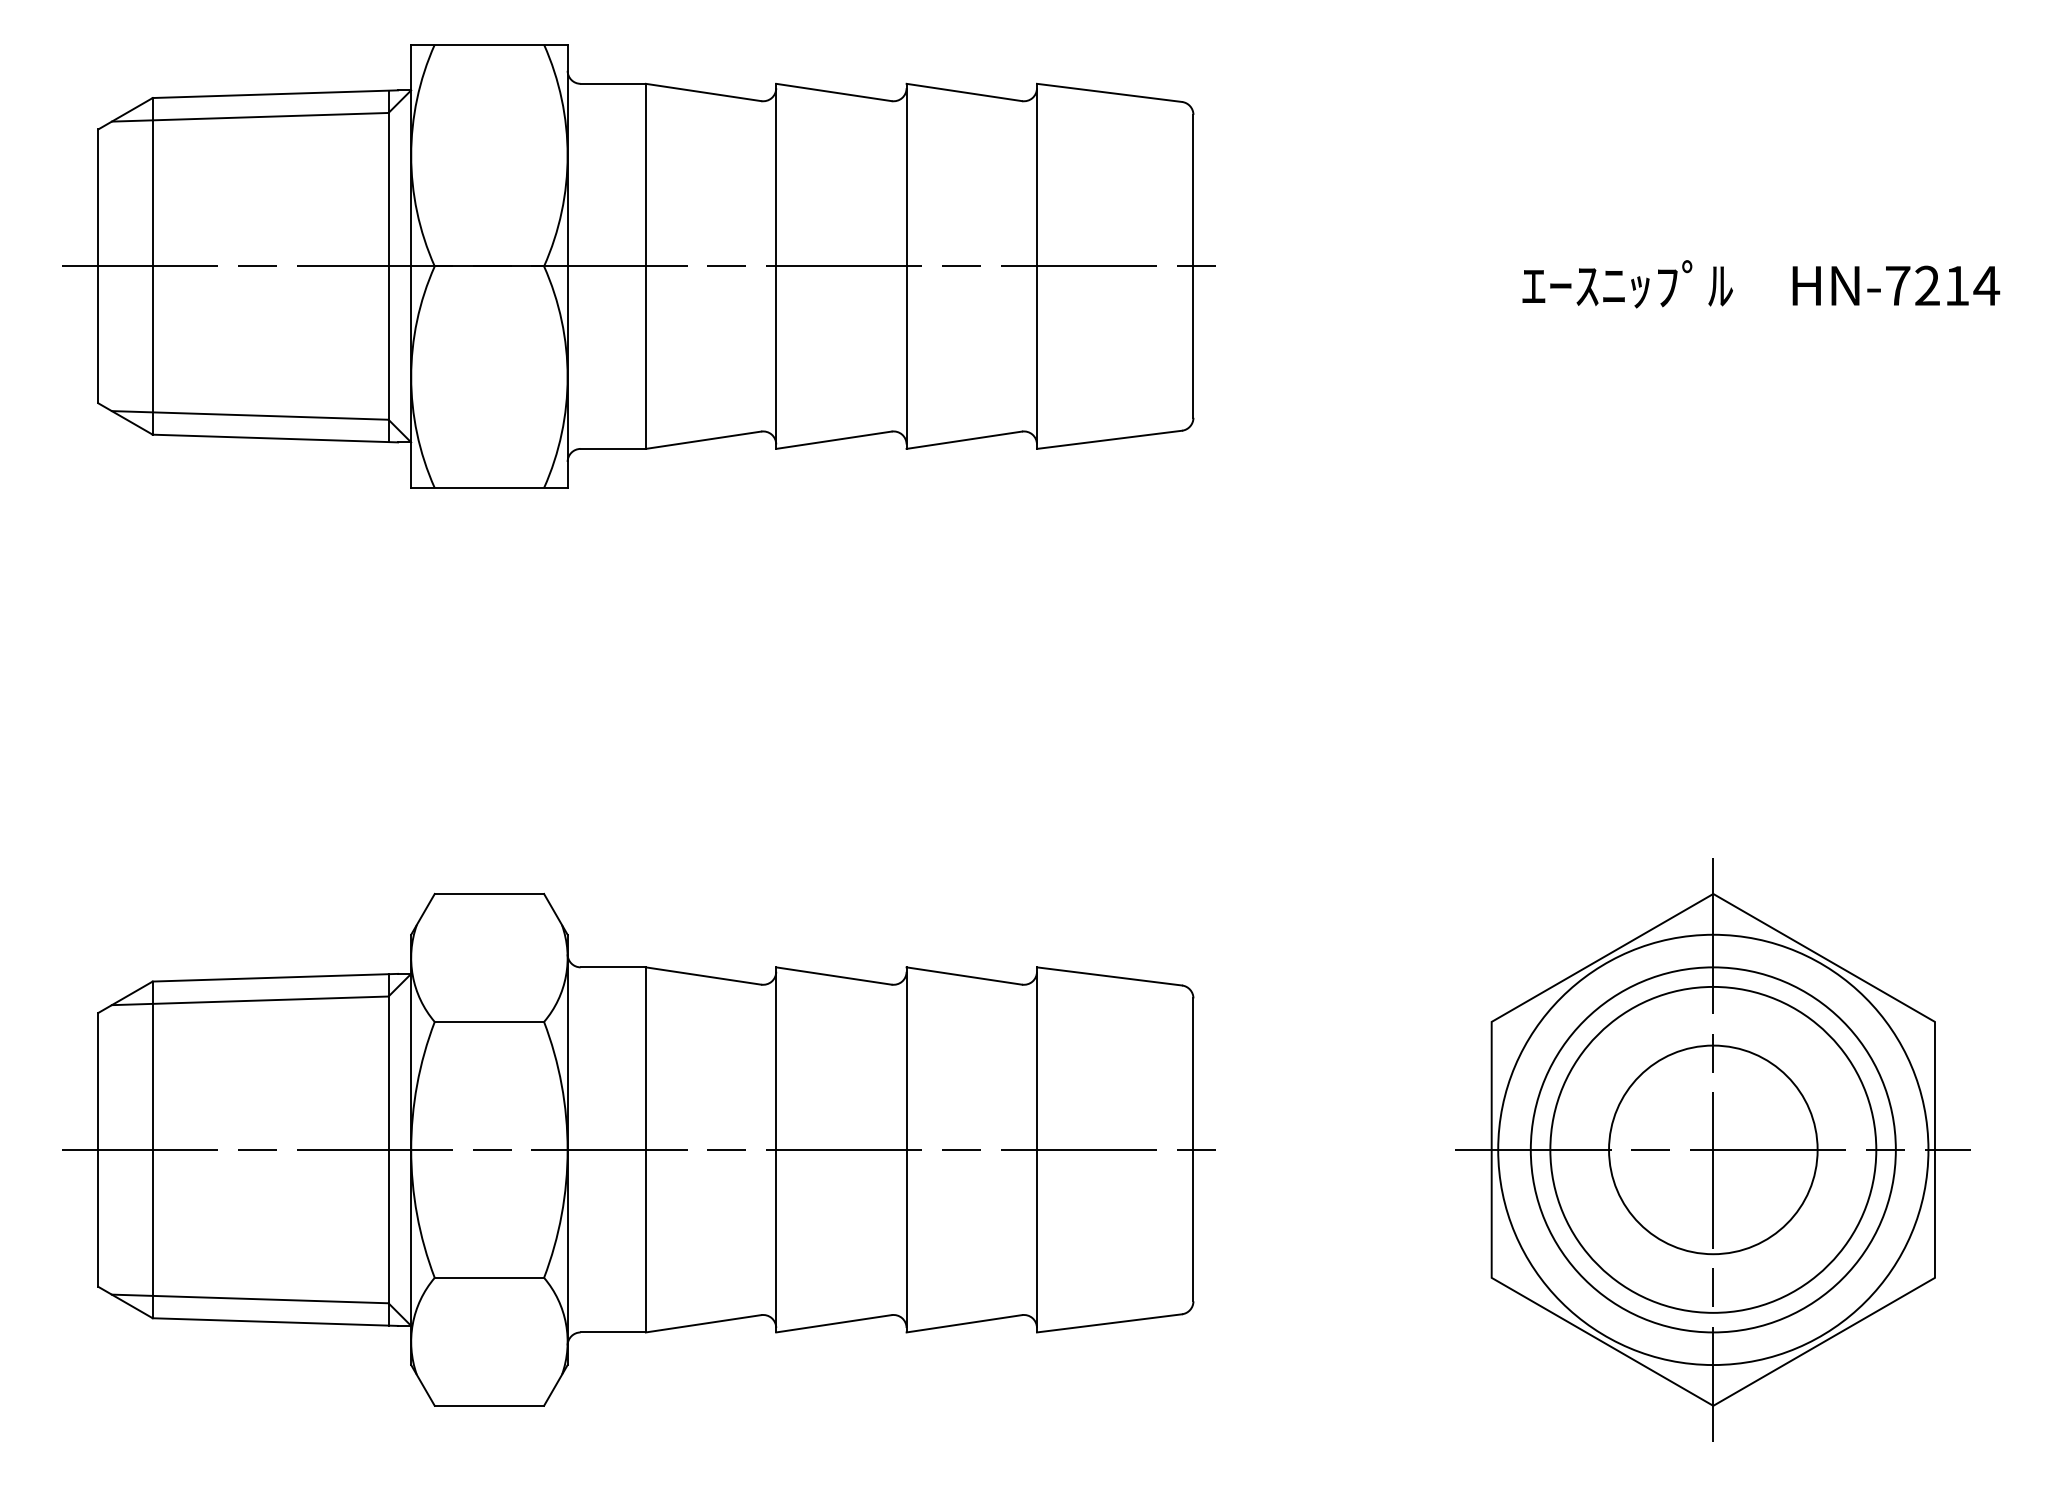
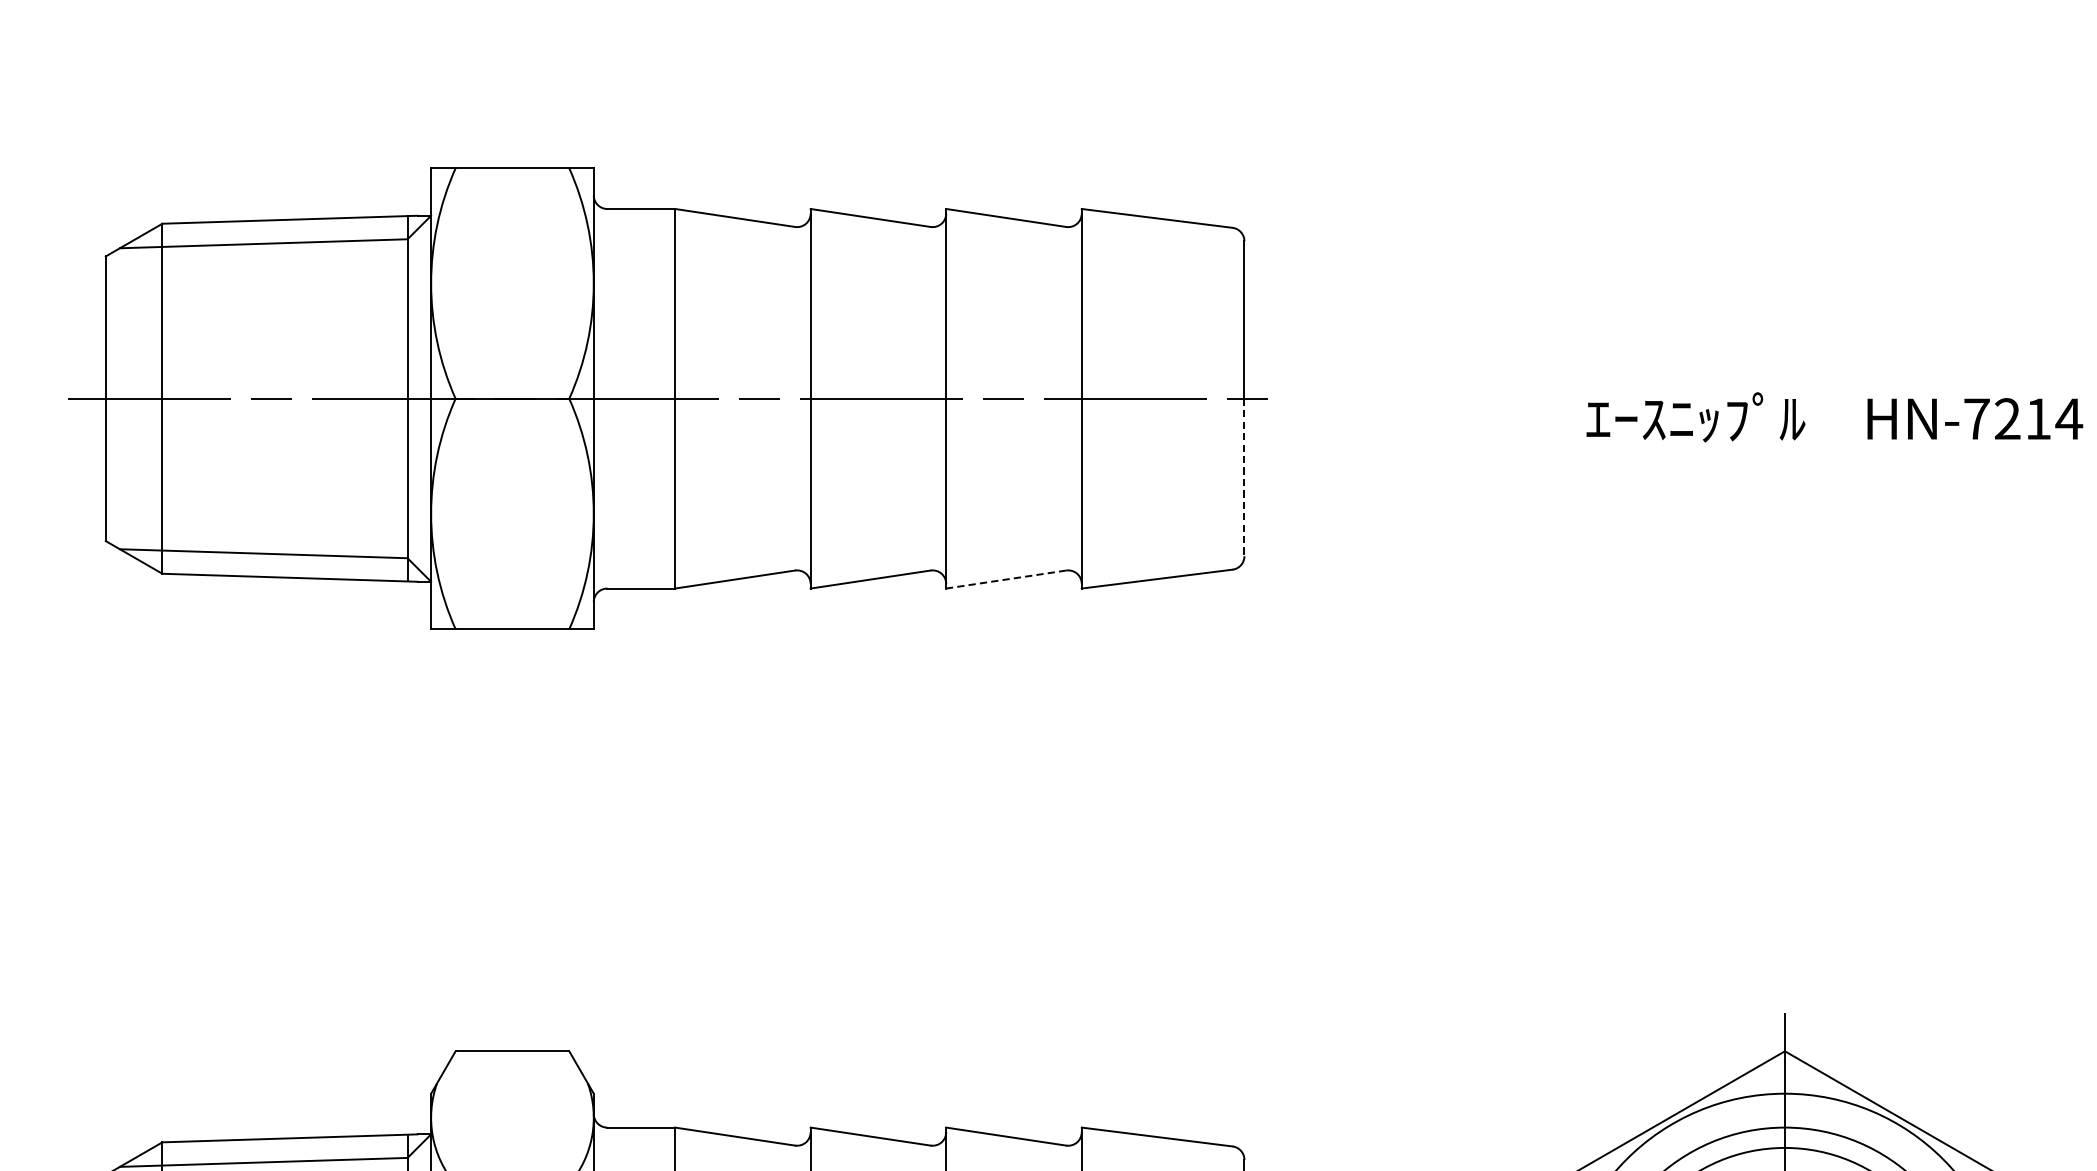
line: (1193, 342) -> (1244, 477), solid -> dashed
line: (963, 440) -> (1005, 579), solid -> dashed

